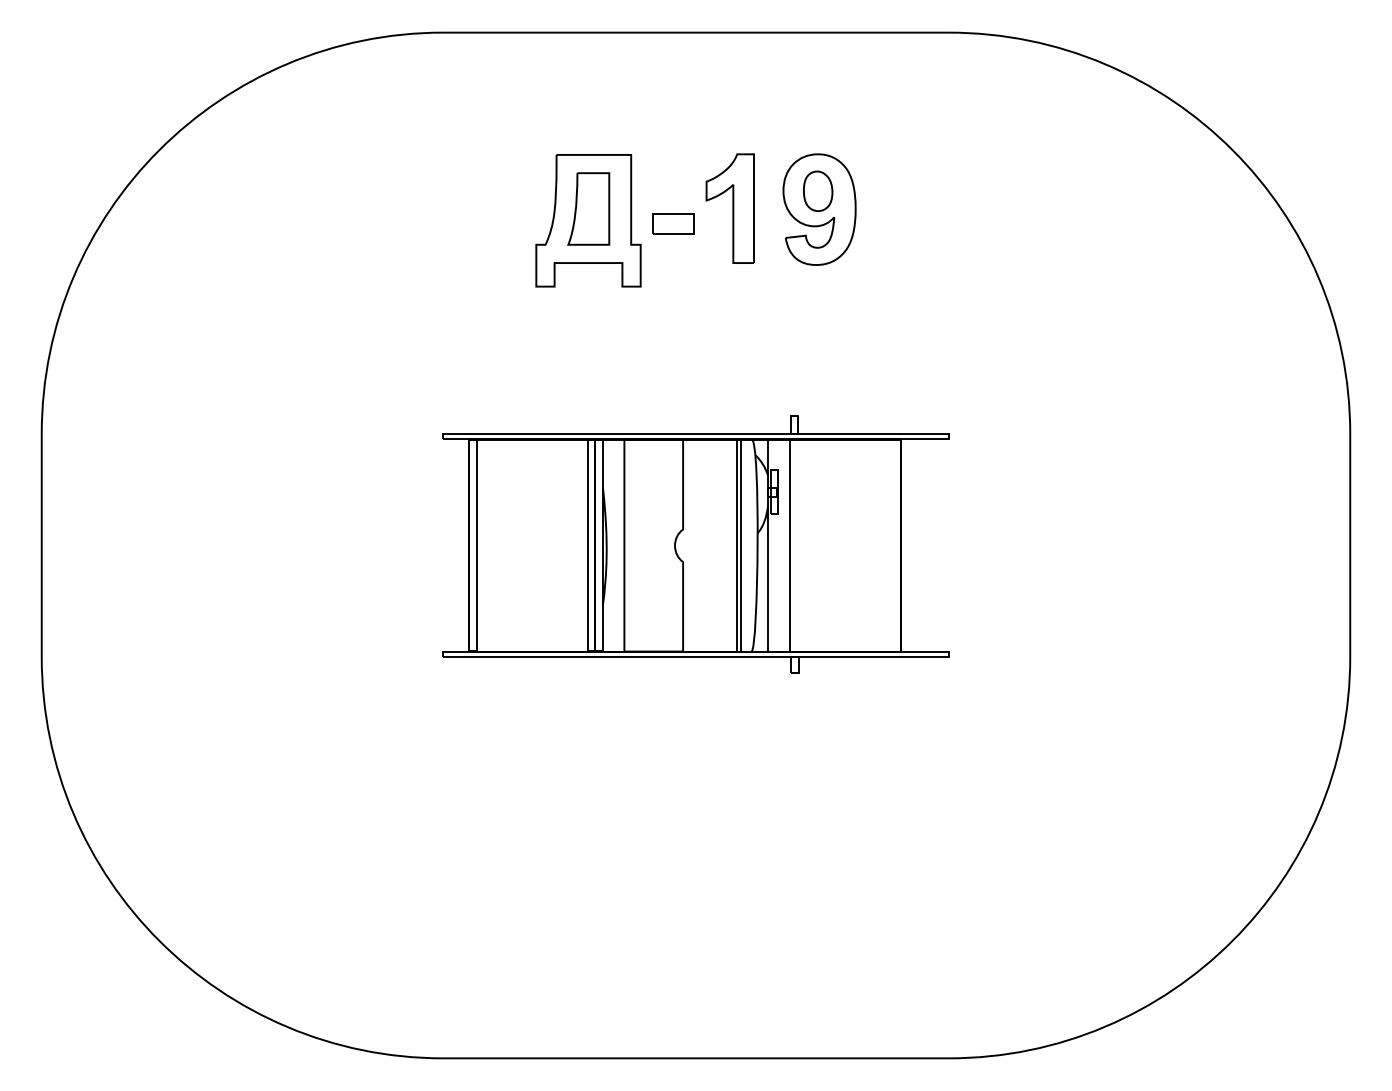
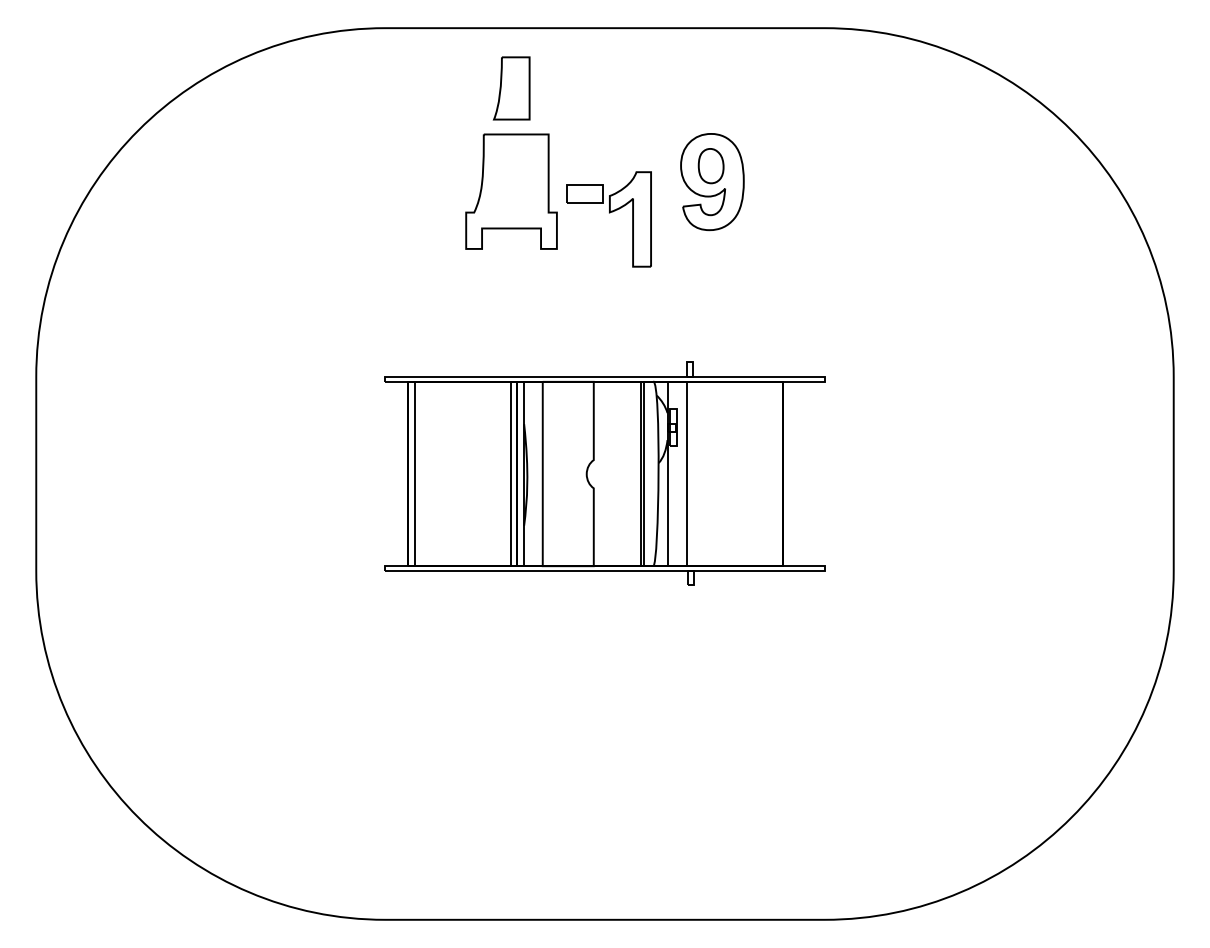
part: (588, 208) -> (511, 88), moved
part: (729, 208) -> (629, 219), moved

